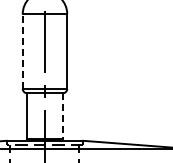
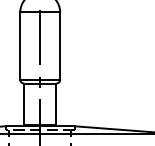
line: (22, 51) -> (20, 46), dashed -> solid
line: (62, 116) -> (55, 104), dashed -> solid

